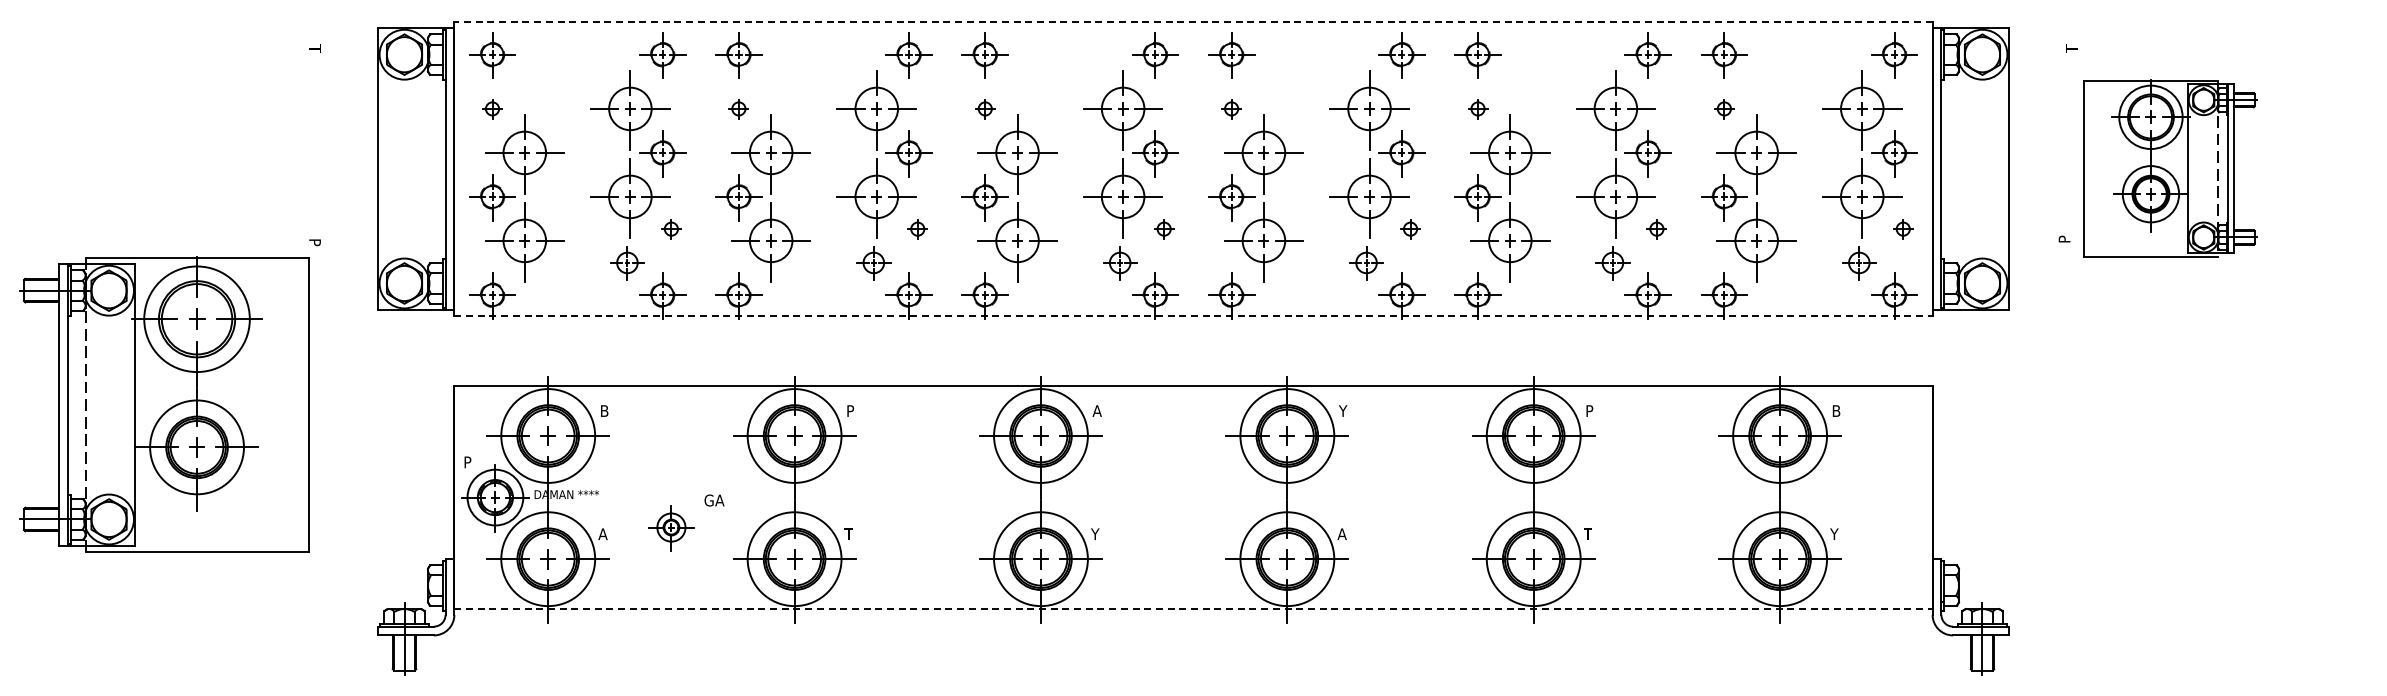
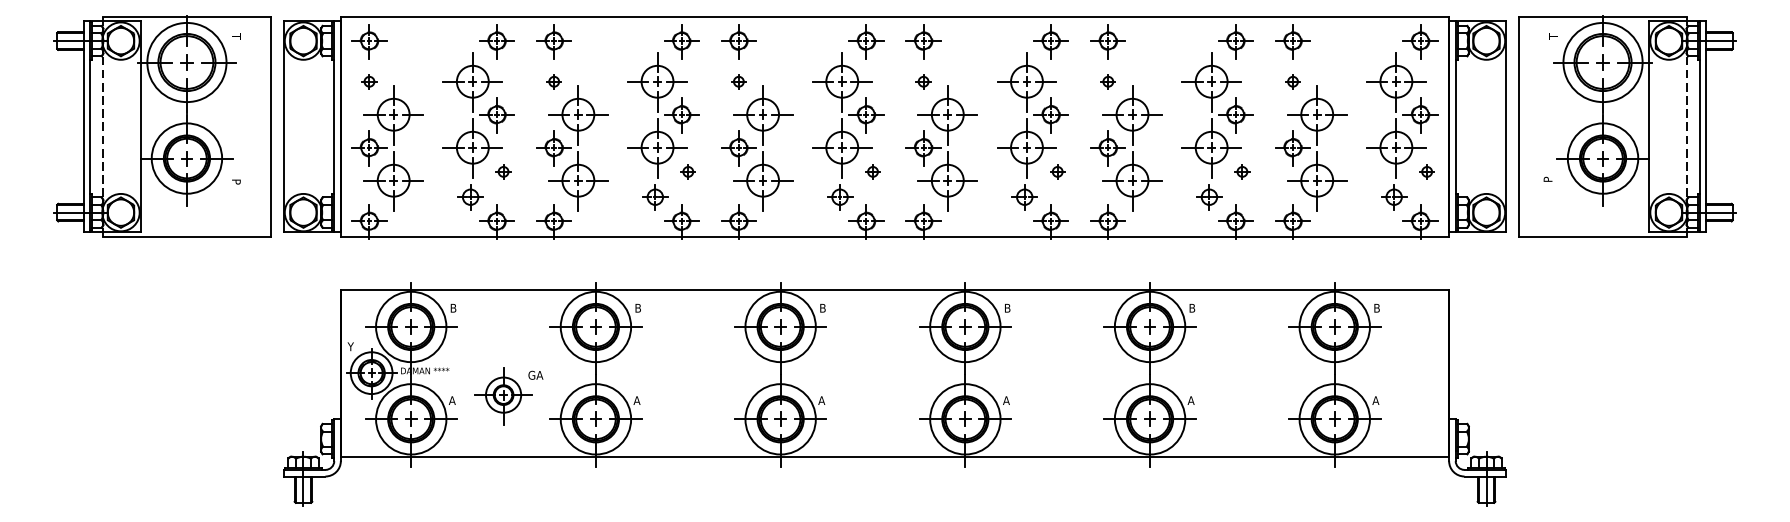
line: (1193, 22) -> (895, 16), dashed -> solid
part: (2170, 168) -> (1627, 126), size x1.67
line: (1193, 315) -> (895, 236), dashed -> solid
part: (164, 404) -> (162, 126), moved
text: (851, 410) -> (638, 307), P -> B
text: (1096, 410) -> (822, 307), A -> B
text: (1343, 410) -> (1007, 307), Y -> B
text: (1590, 410) -> (1192, 307), P -> B
text: (467, 462) -> (350, 346), P -> Y
part: (671, 528) -> (503, 396), size x1.67
text: (848, 534) -> (636, 400), T -> A
text: (1095, 534) -> (821, 400), Y -> A
text: (1588, 534) -> (1191, 400), T -> A
text: (1834, 534) -> (1375, 400), Y -> A
line: (1193, 609) -> (895, 457), dashed -> solid

